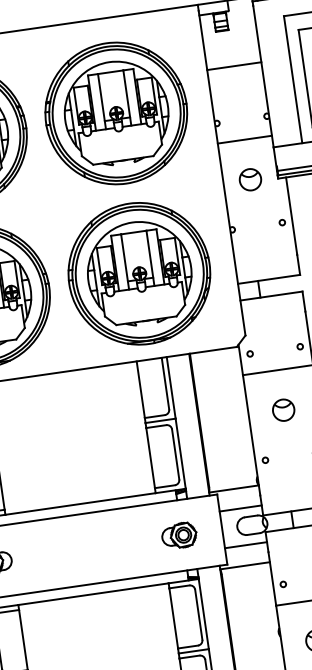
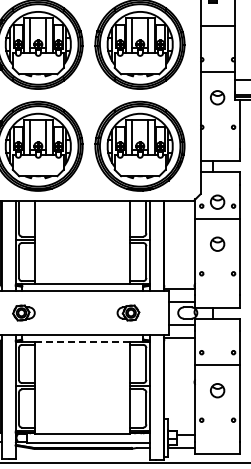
part: (273, 343) -> (217, 201), added
part: (179, 534) -> (128, 312), moved
line: (93, 593) -> (82, 341), solid -> dashed

